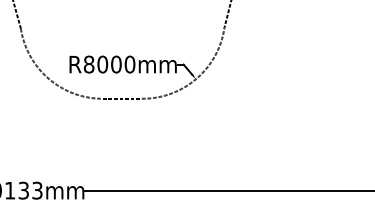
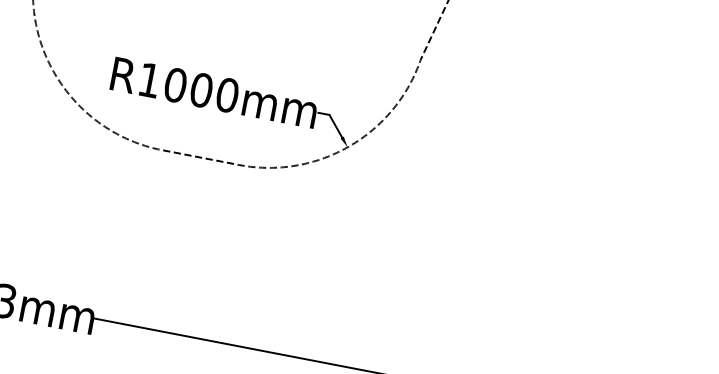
text: (88, 64) -> (148, 79), R8000mm -> R1000mm

